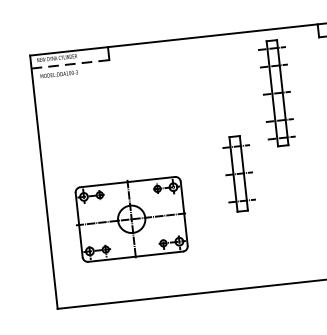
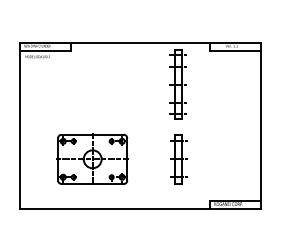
line: (70, 64) -> (45, 51), dashed -> solid
part: (238, 174) -> (178, 159), moved
part: (131, 218) -> (92, 158), moved

